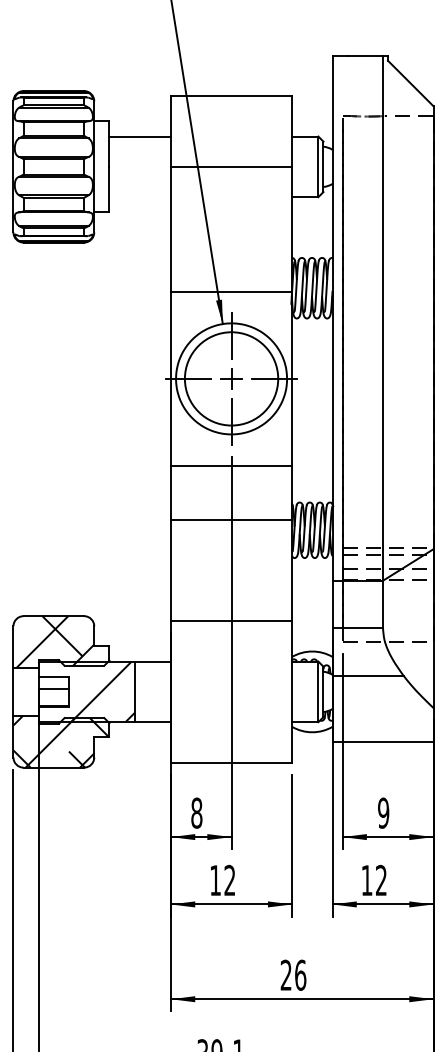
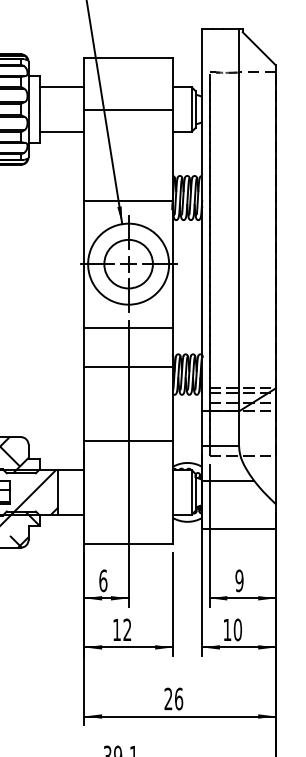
line: (139, 197) -> (61, 131), added
circle: (231, 378) -> (128, 263), size x0.71
text: (196, 812) -> (103, 580), 8 -> 6
text: (381, 880) -> (237, 629), 12 -> 10

